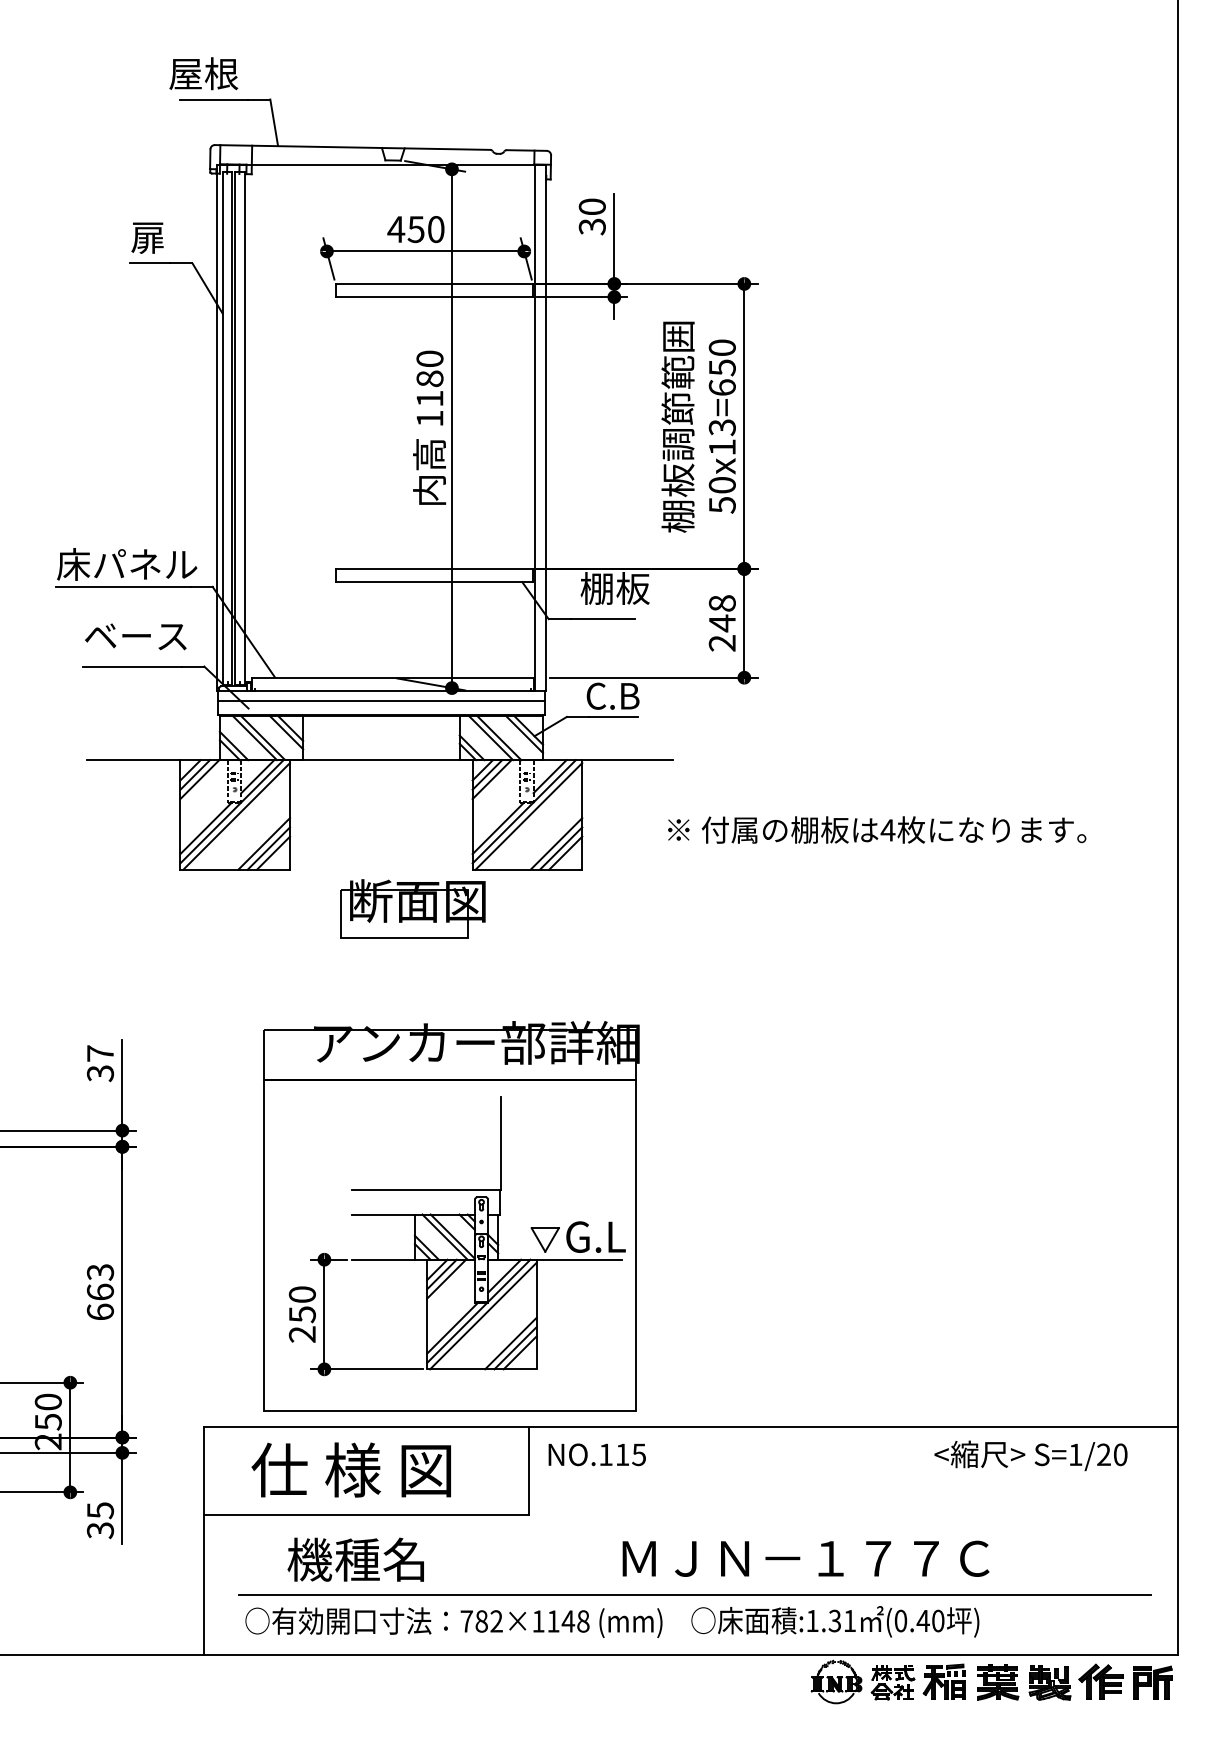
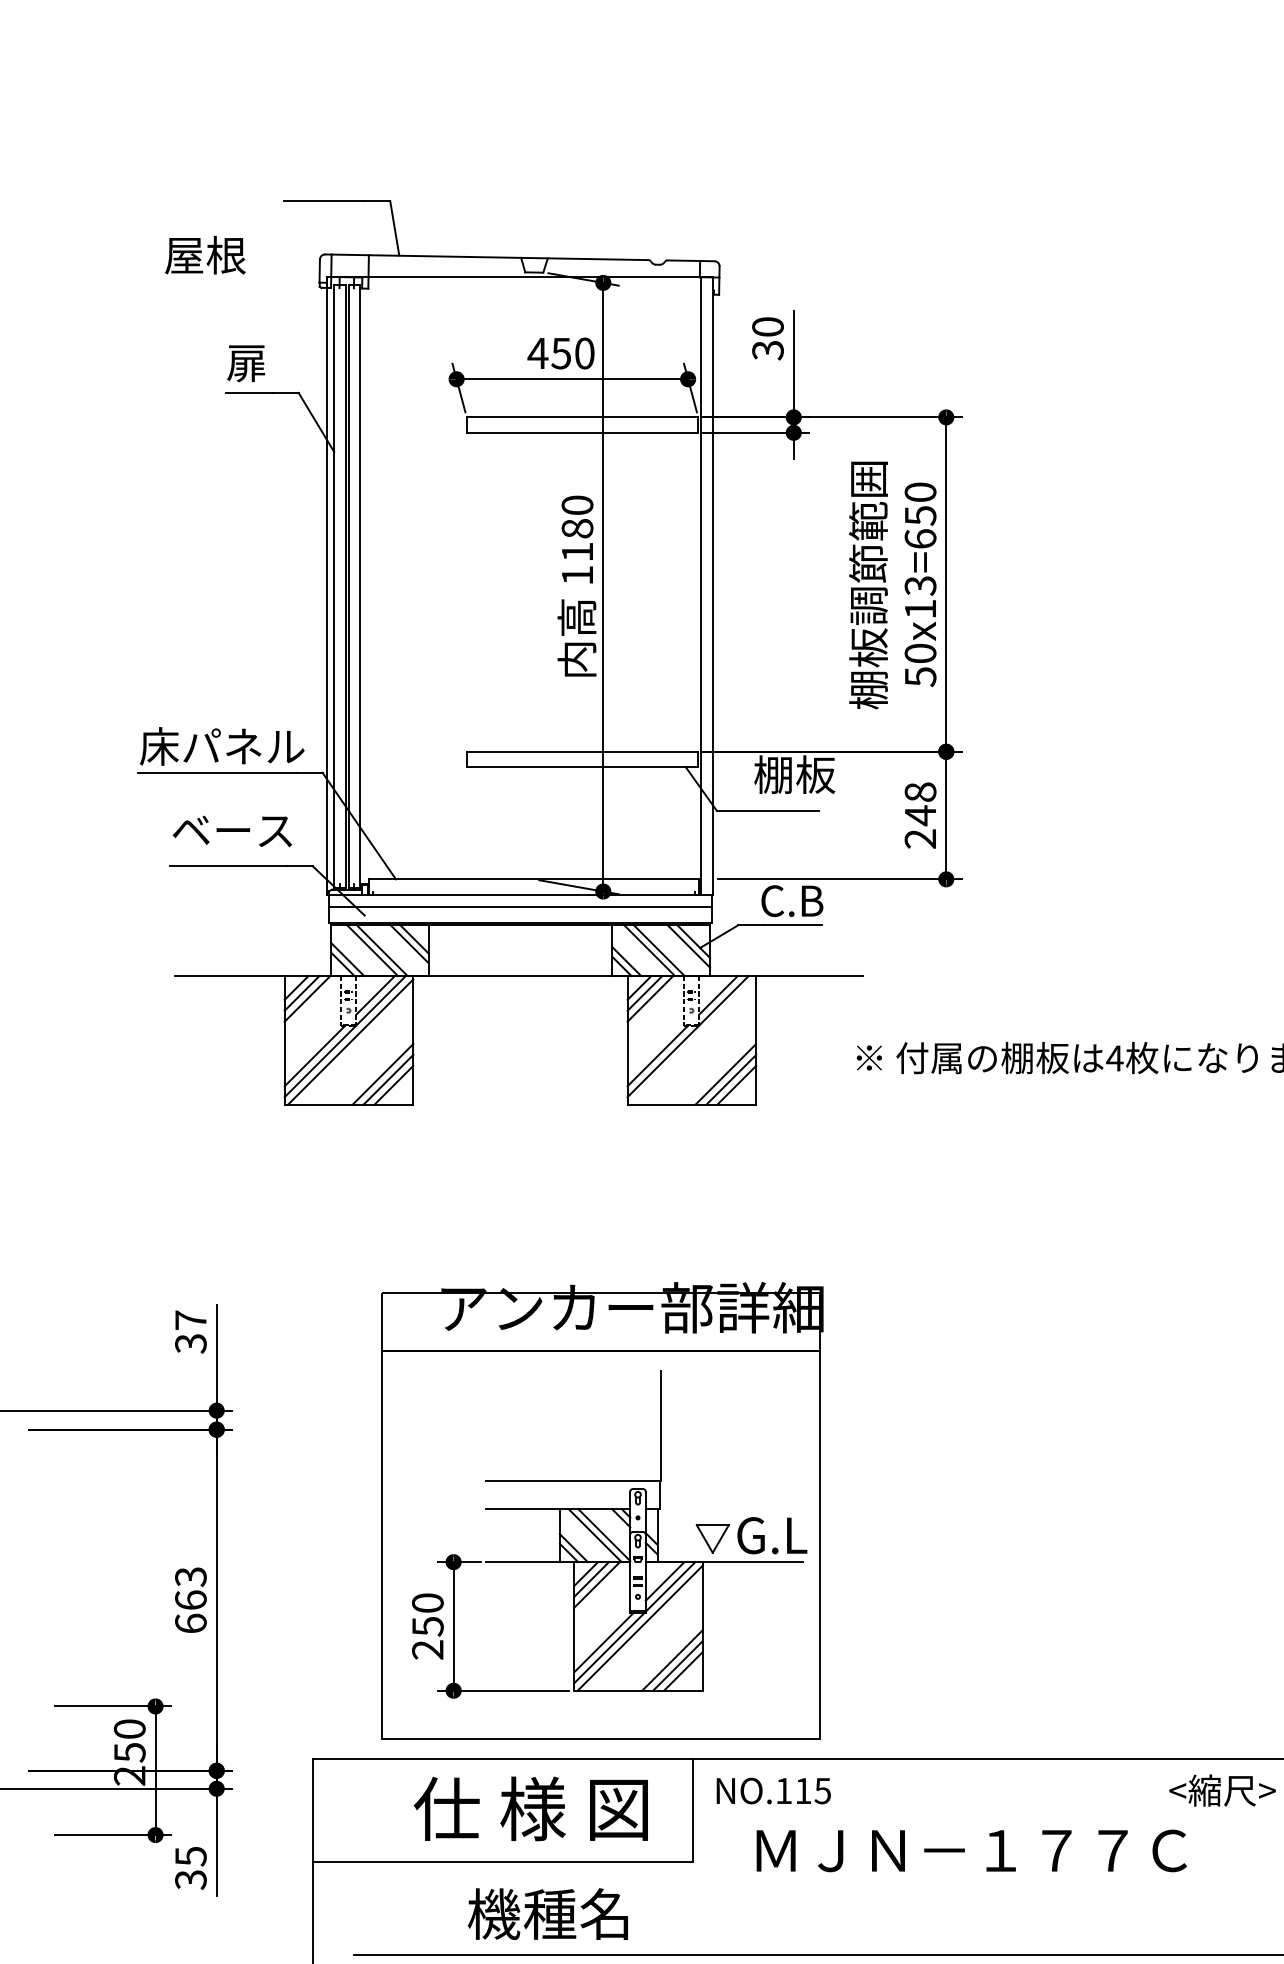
text: (203, 73) -> (205, 254), moved
line: (528, 816) -> (693, 1042), removed
part: (412, 908) -> (557, 1150), removed
text: (350, 1469) -> (530, 1808), moved
text: (805, 1558) -> (971, 1850), moved
text: (355, 1559) -> (547, 1913), moved

